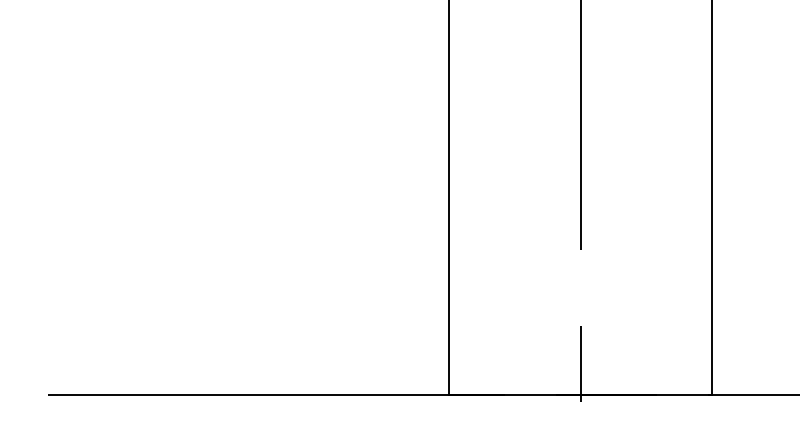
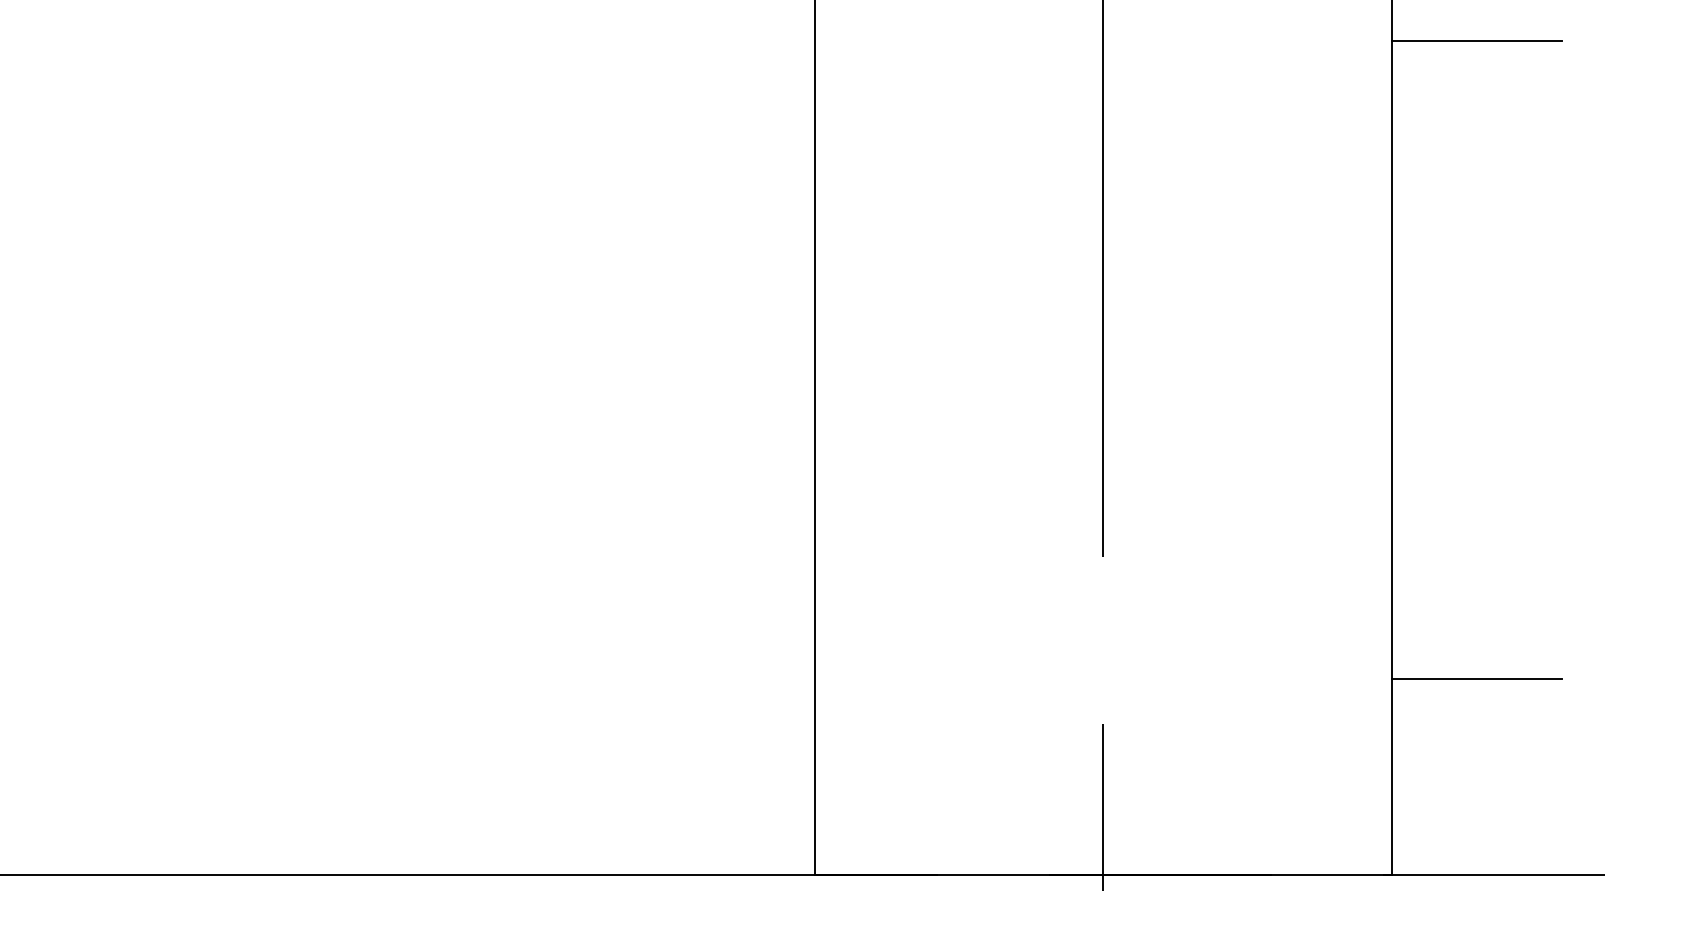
line: (751, 14) -> (1477, 41), added
line: (751, 305) -> (1477, 678), added

